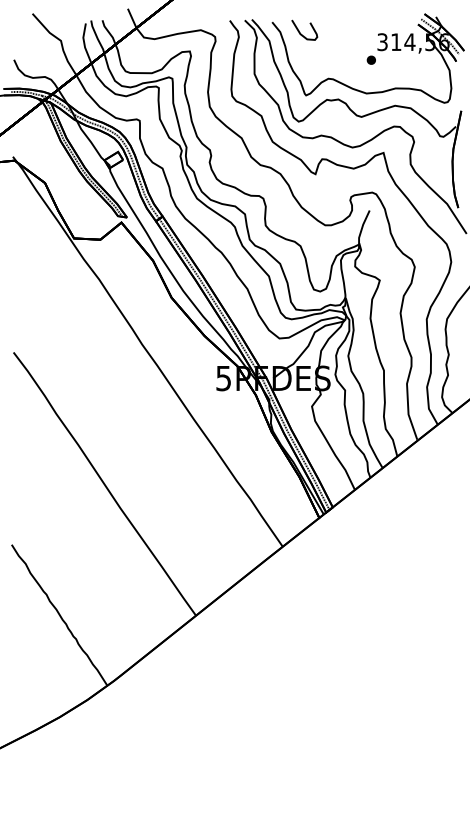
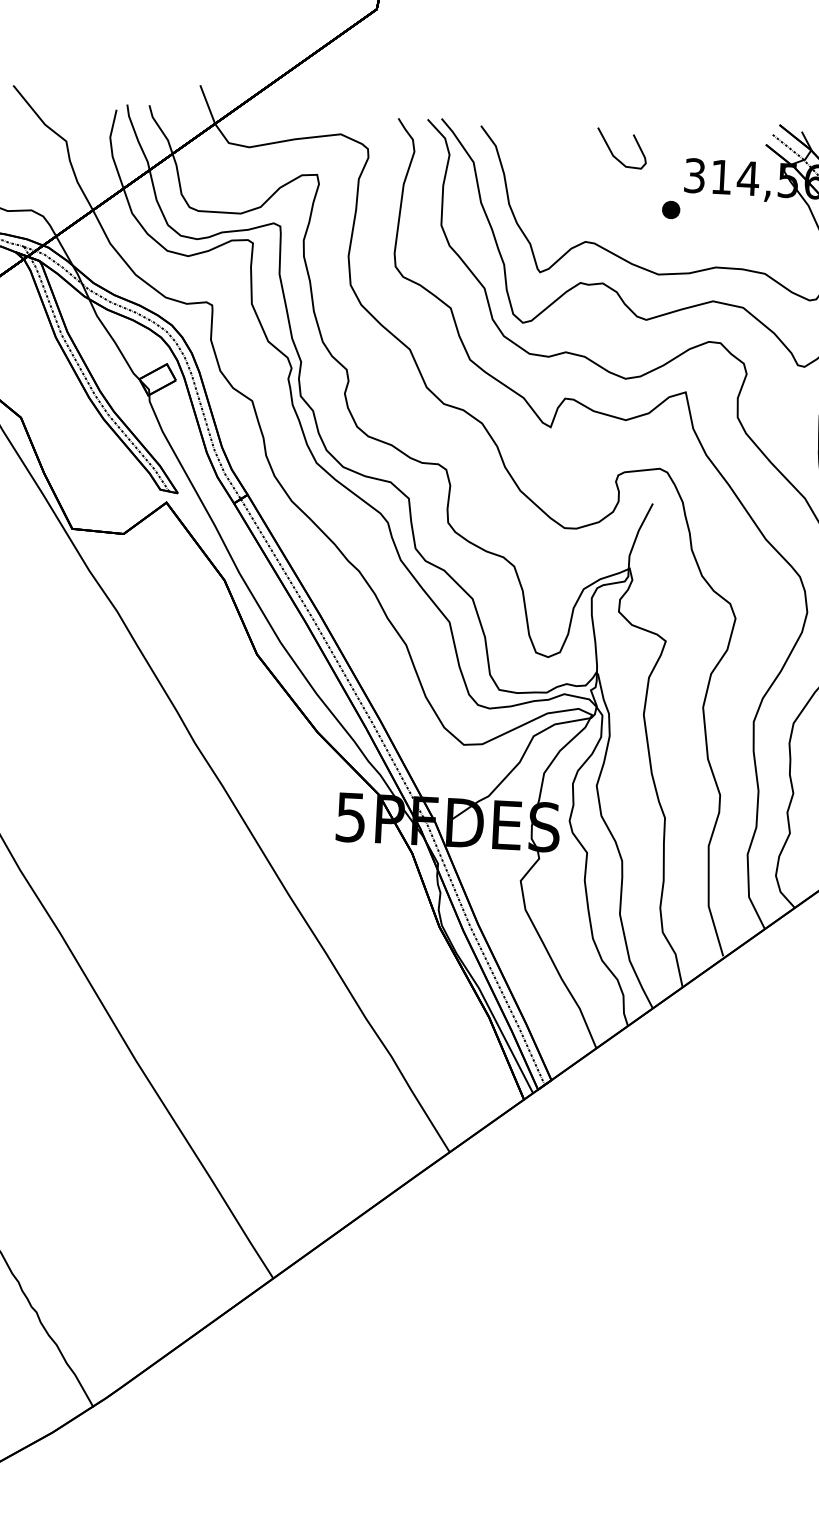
curve: (300, 32) -> (613, 152), moved

